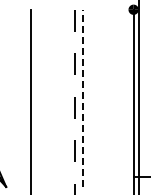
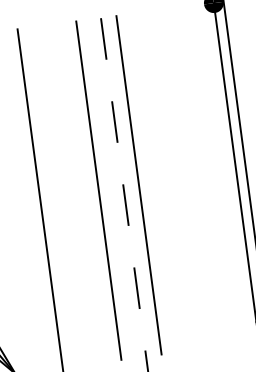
line: (61, 97) -> (98, 189), added
line: (82, 98) -> (138, 185), dashed -> solid

